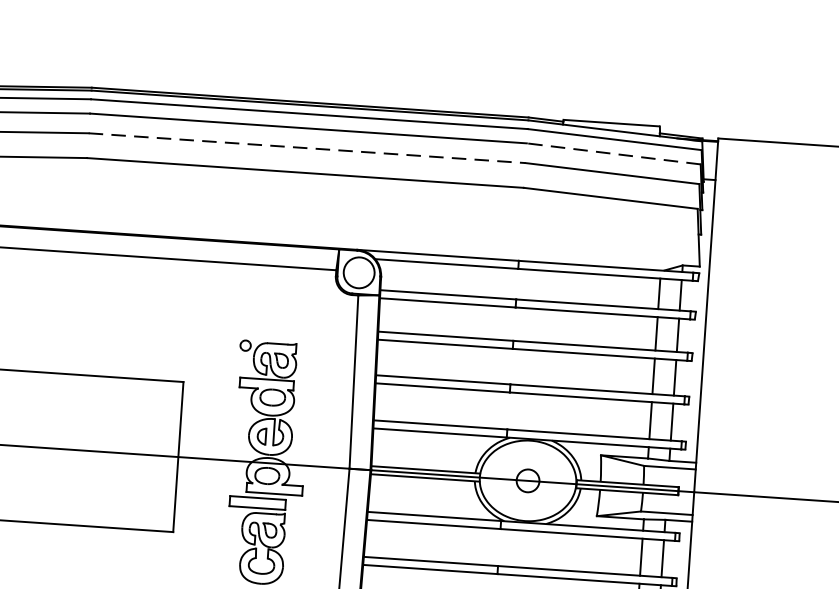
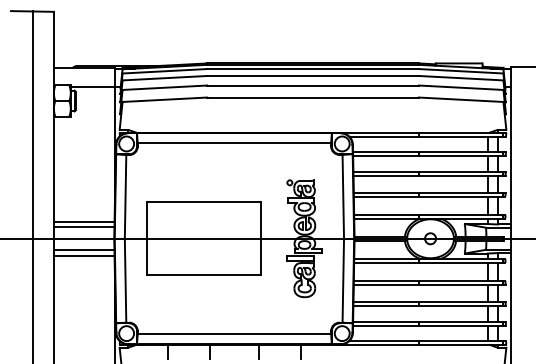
line: (308, 148) -> (313, 85), dashed -> solid
line: (612, 154) -> (460, 78), dashed -> solid

